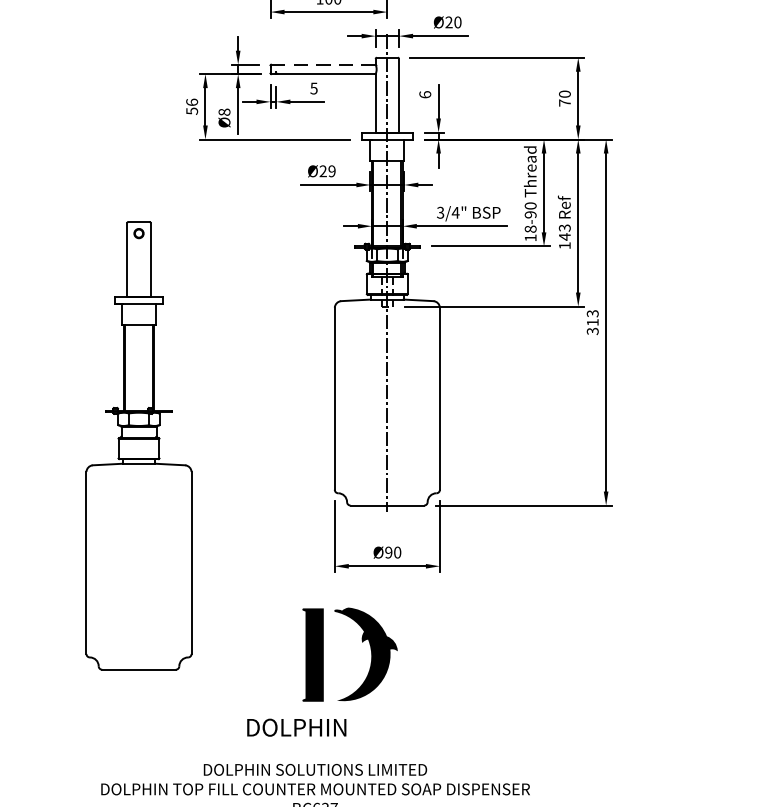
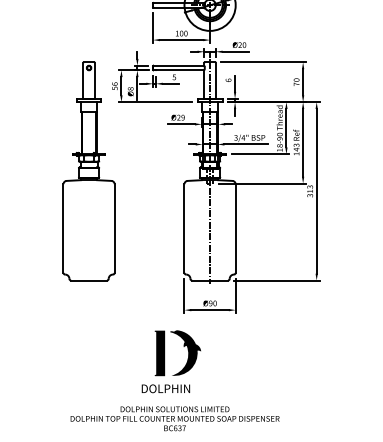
line: (322, 64) -> (178, 65), dashed -> solid
part: (137, 445) -> (88, 171), moved
part: (361, 640) -> (183, 346), moved

